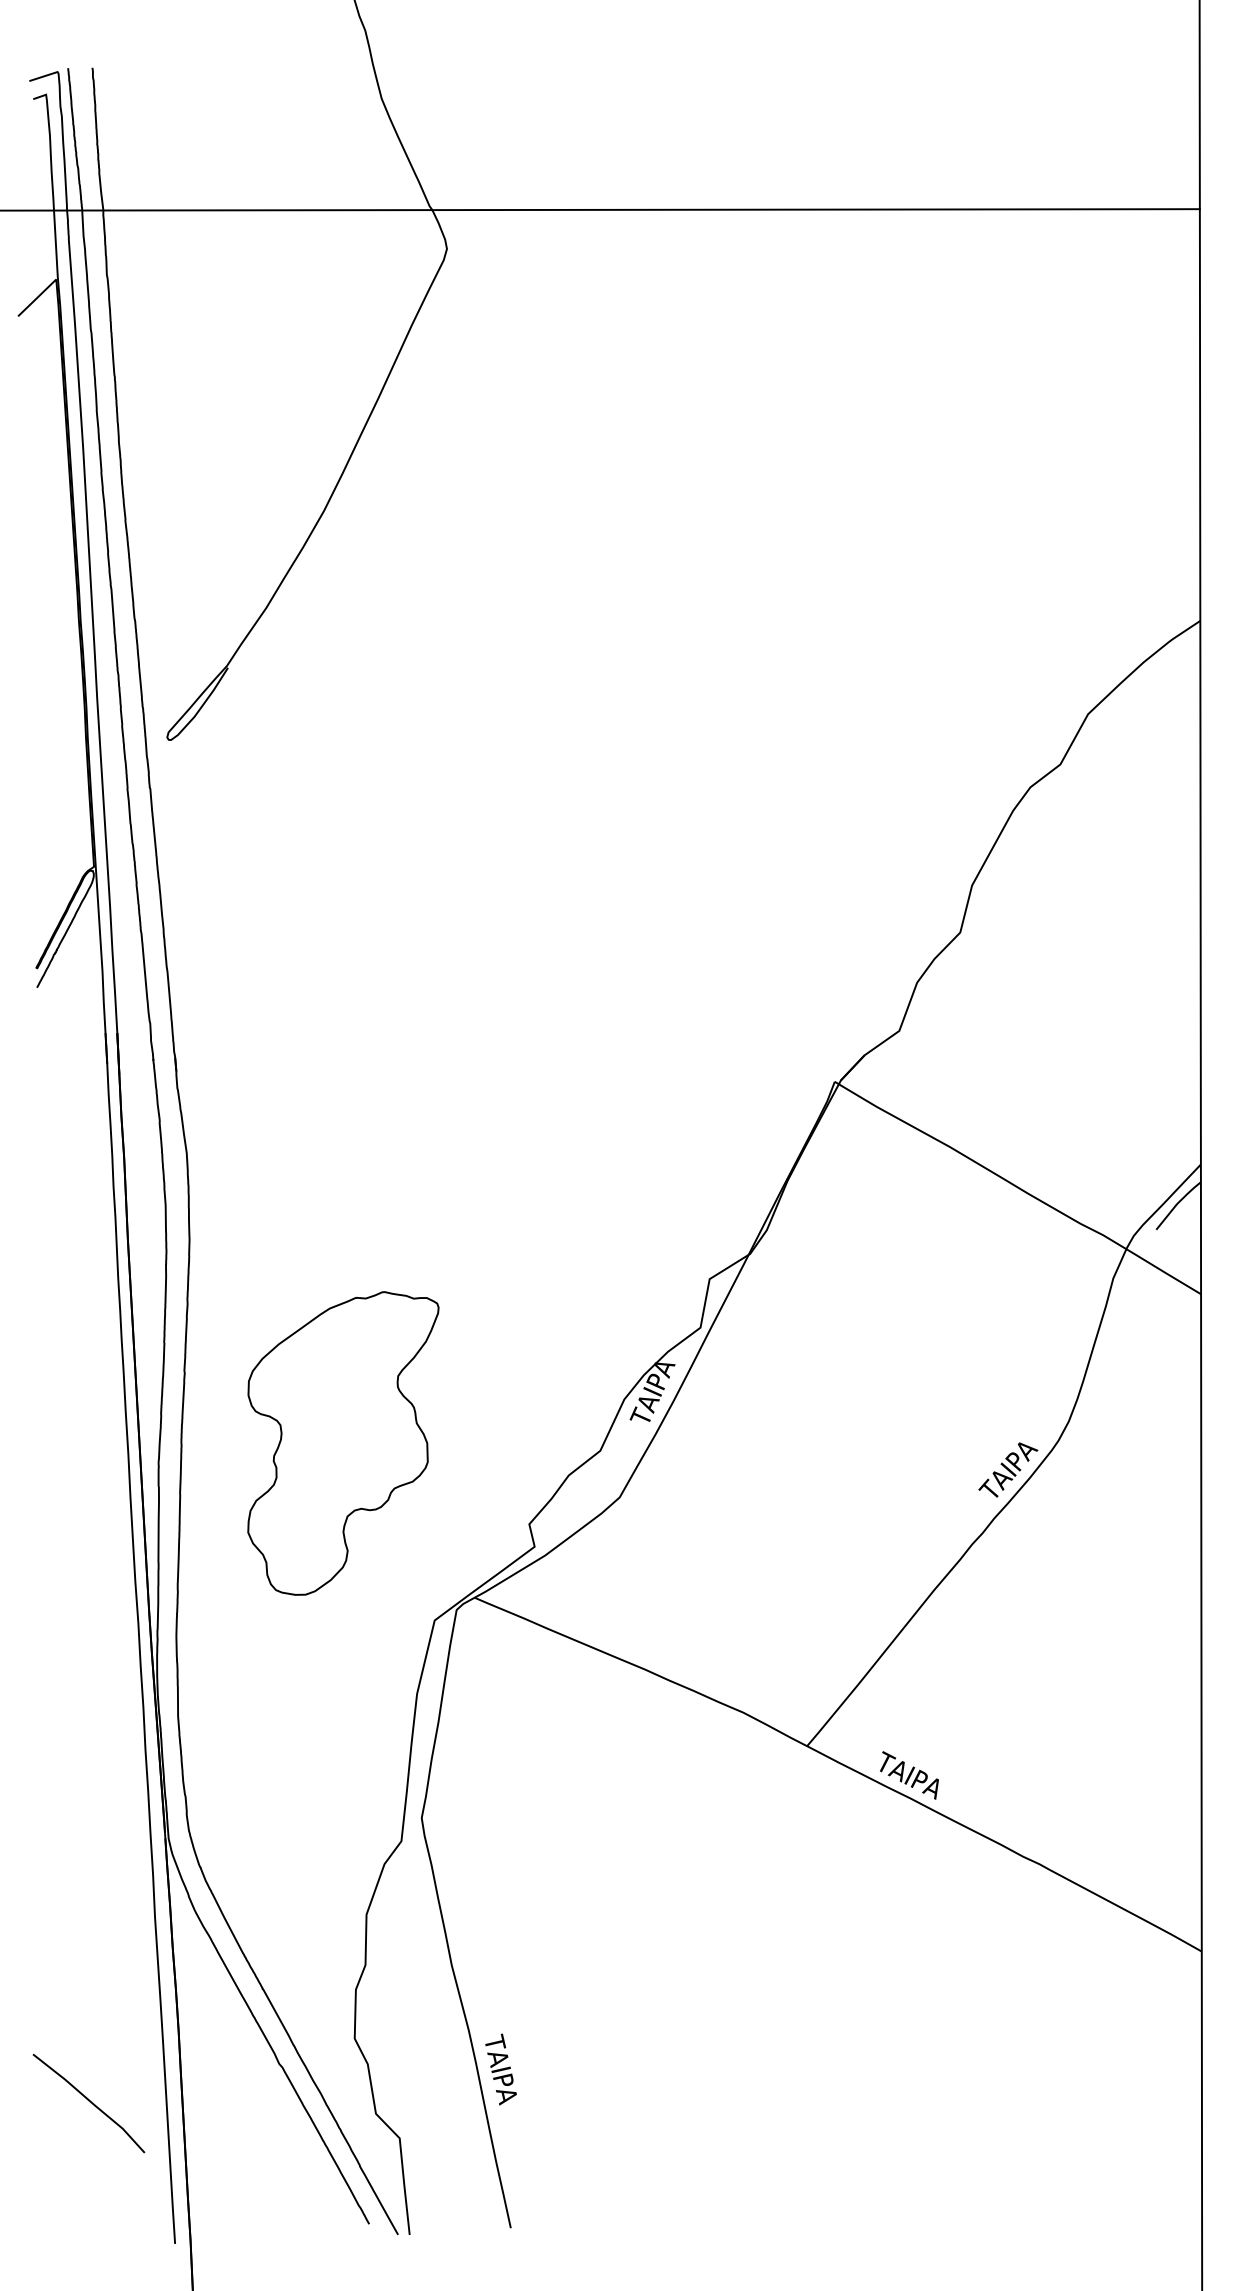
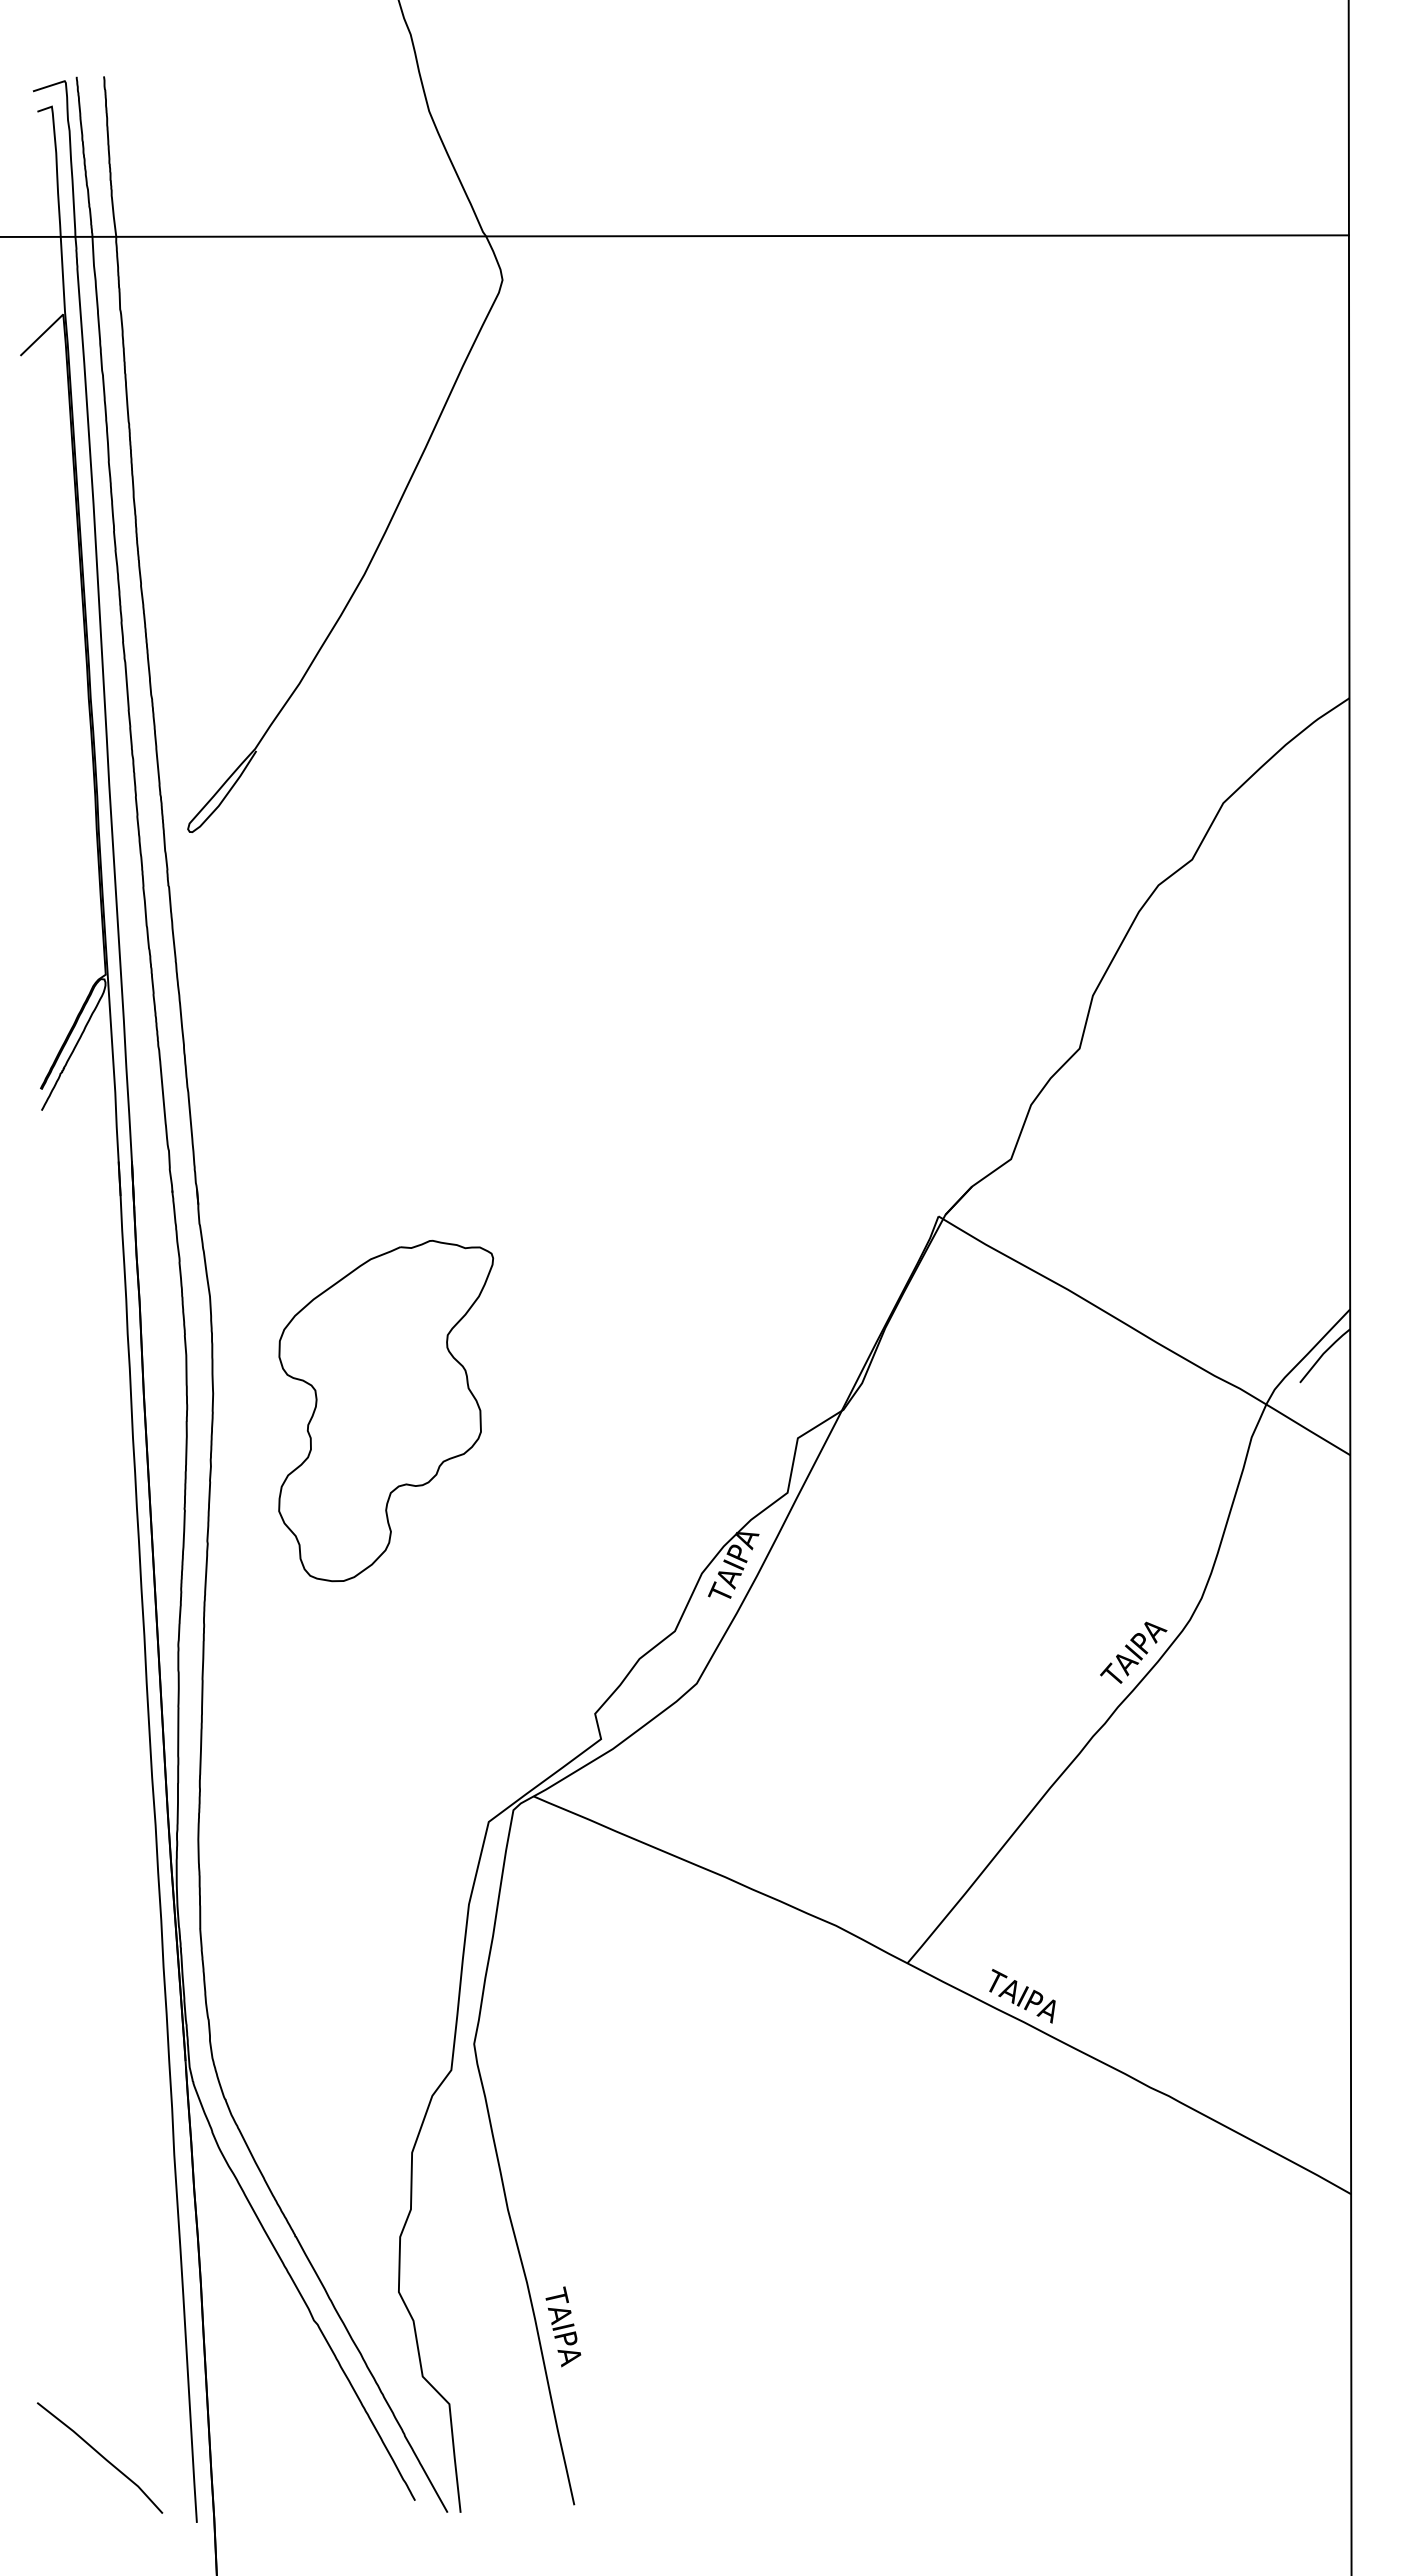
part: (343, 1443) -> (386, 1410), moved
line: (89, 2102) -> (100, 2456), moved

